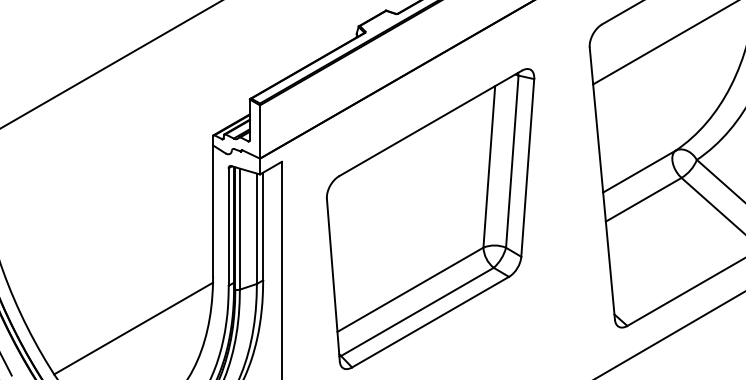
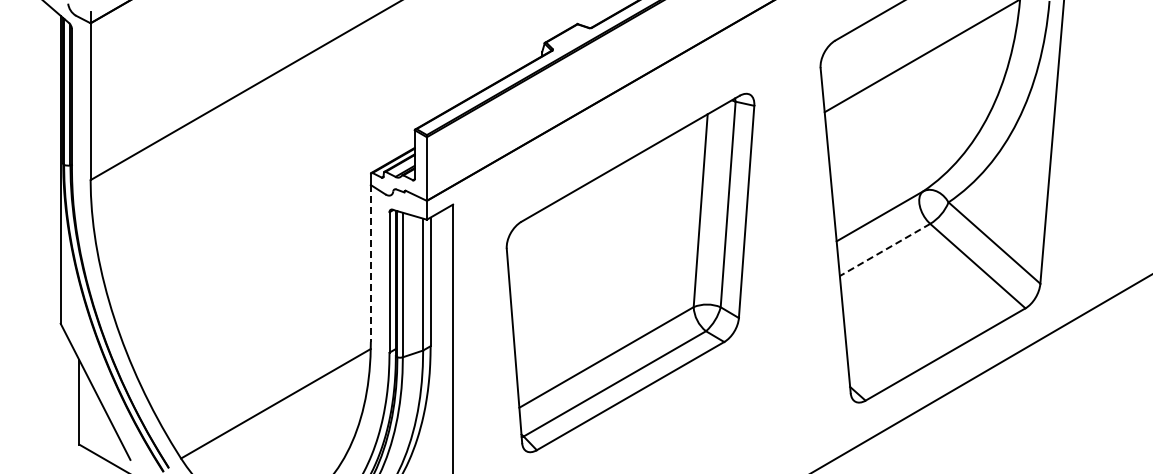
line: (643, 200) -> (884, 250), solid -> dashed
line: (212, 211) -> (370, 263), solid -> dashed

